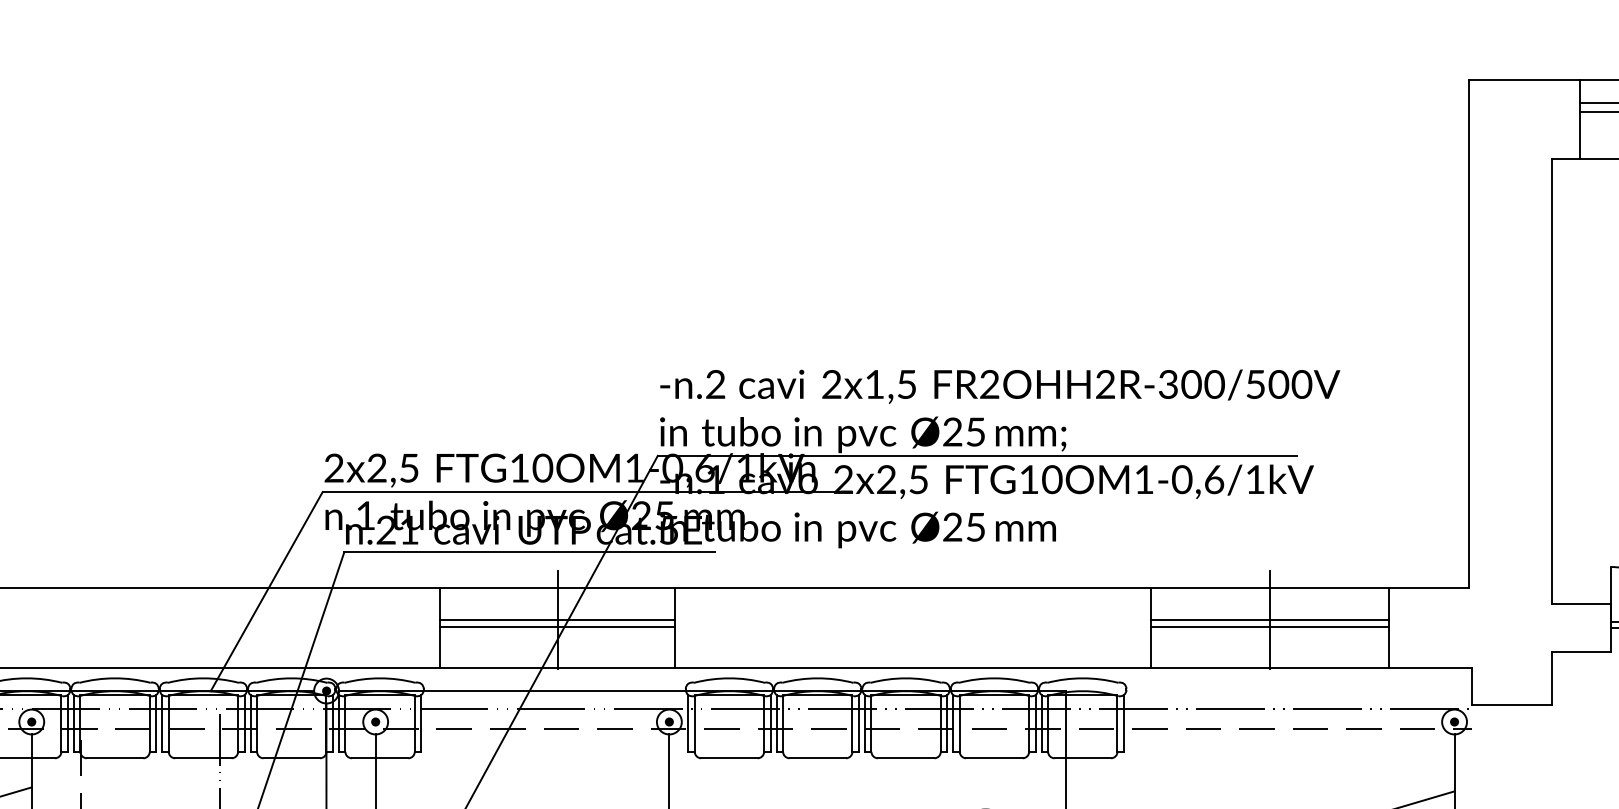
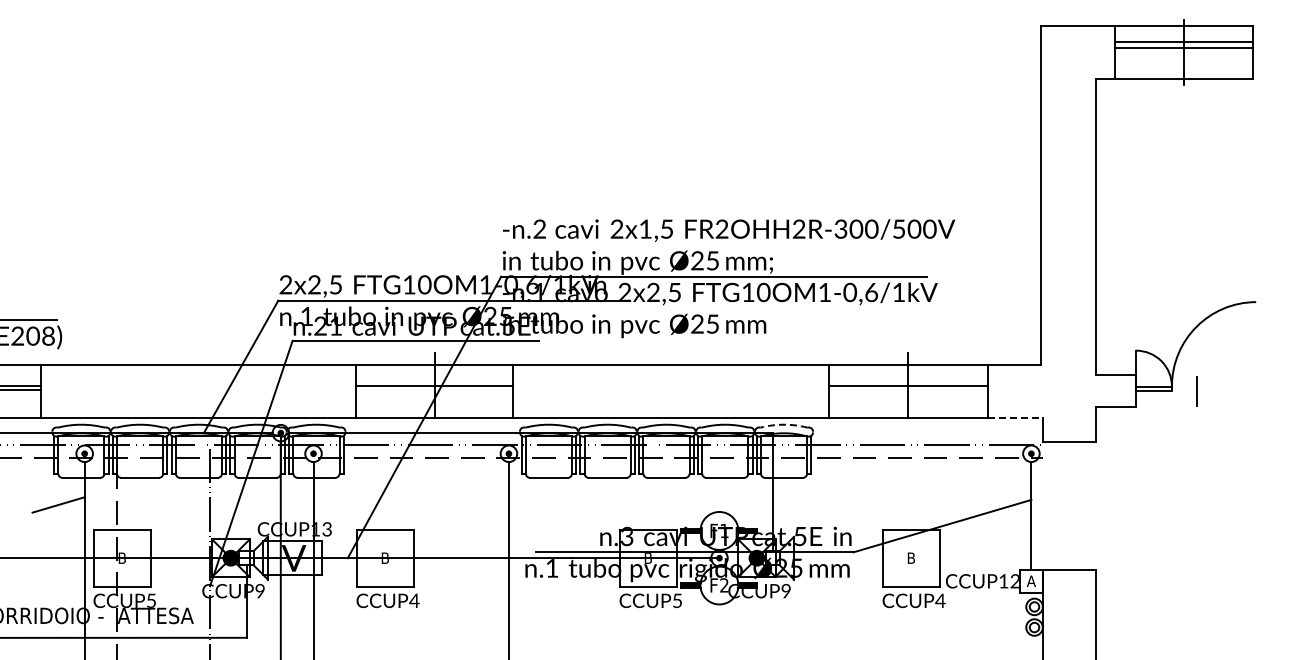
line: (557, 626) -> (434, 390), removed
line: (1269, 626) -> (908, 390), removed
line: (1430, 667) -> (1015, 417), solid -> dashed
arc: (1083, 678) -> (784, 424), solid -> dashed

